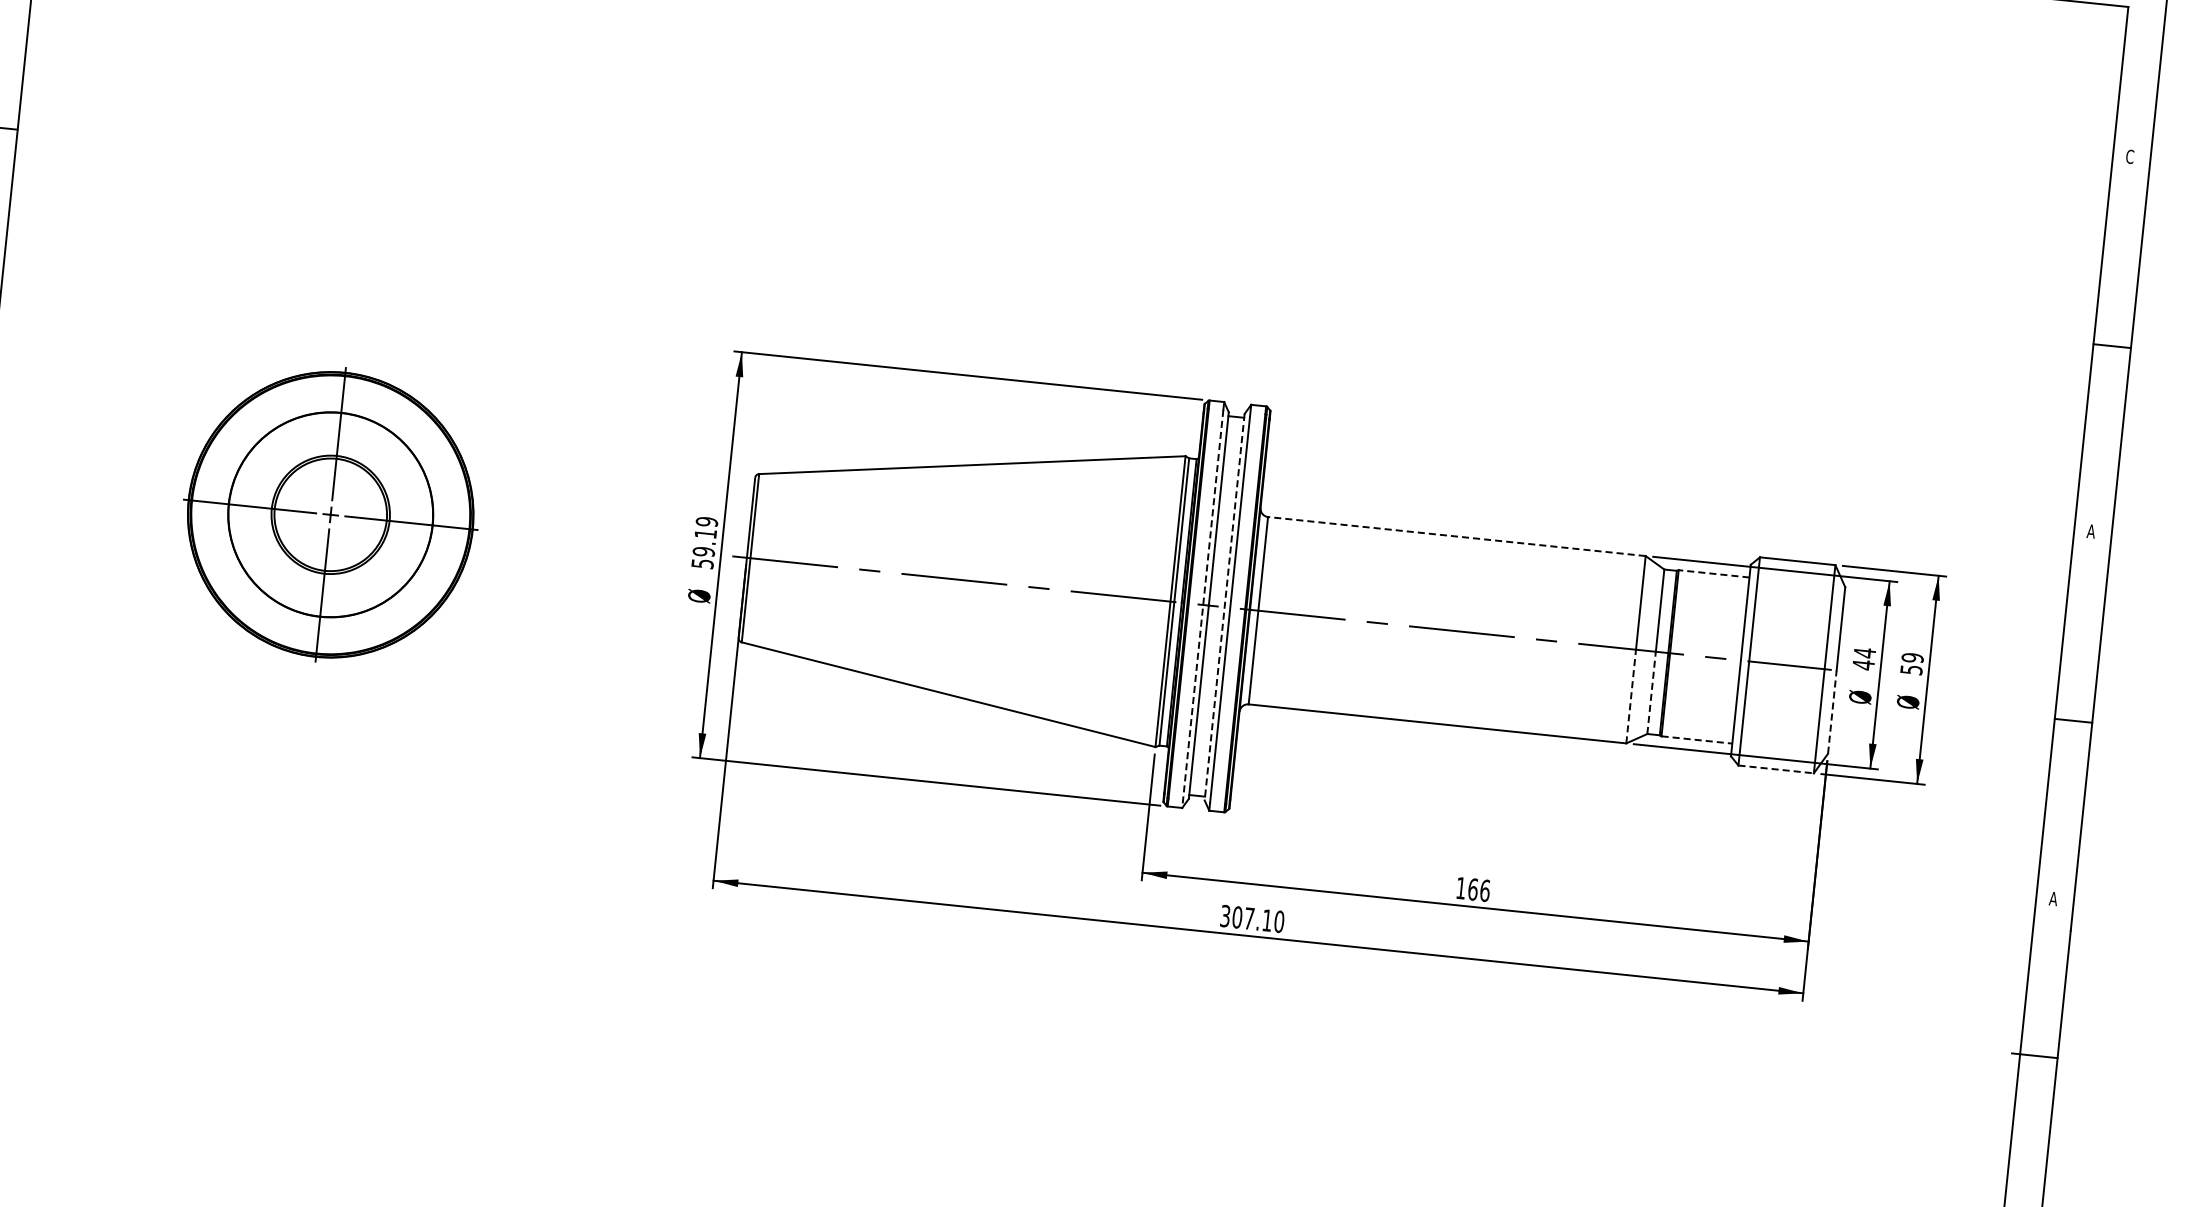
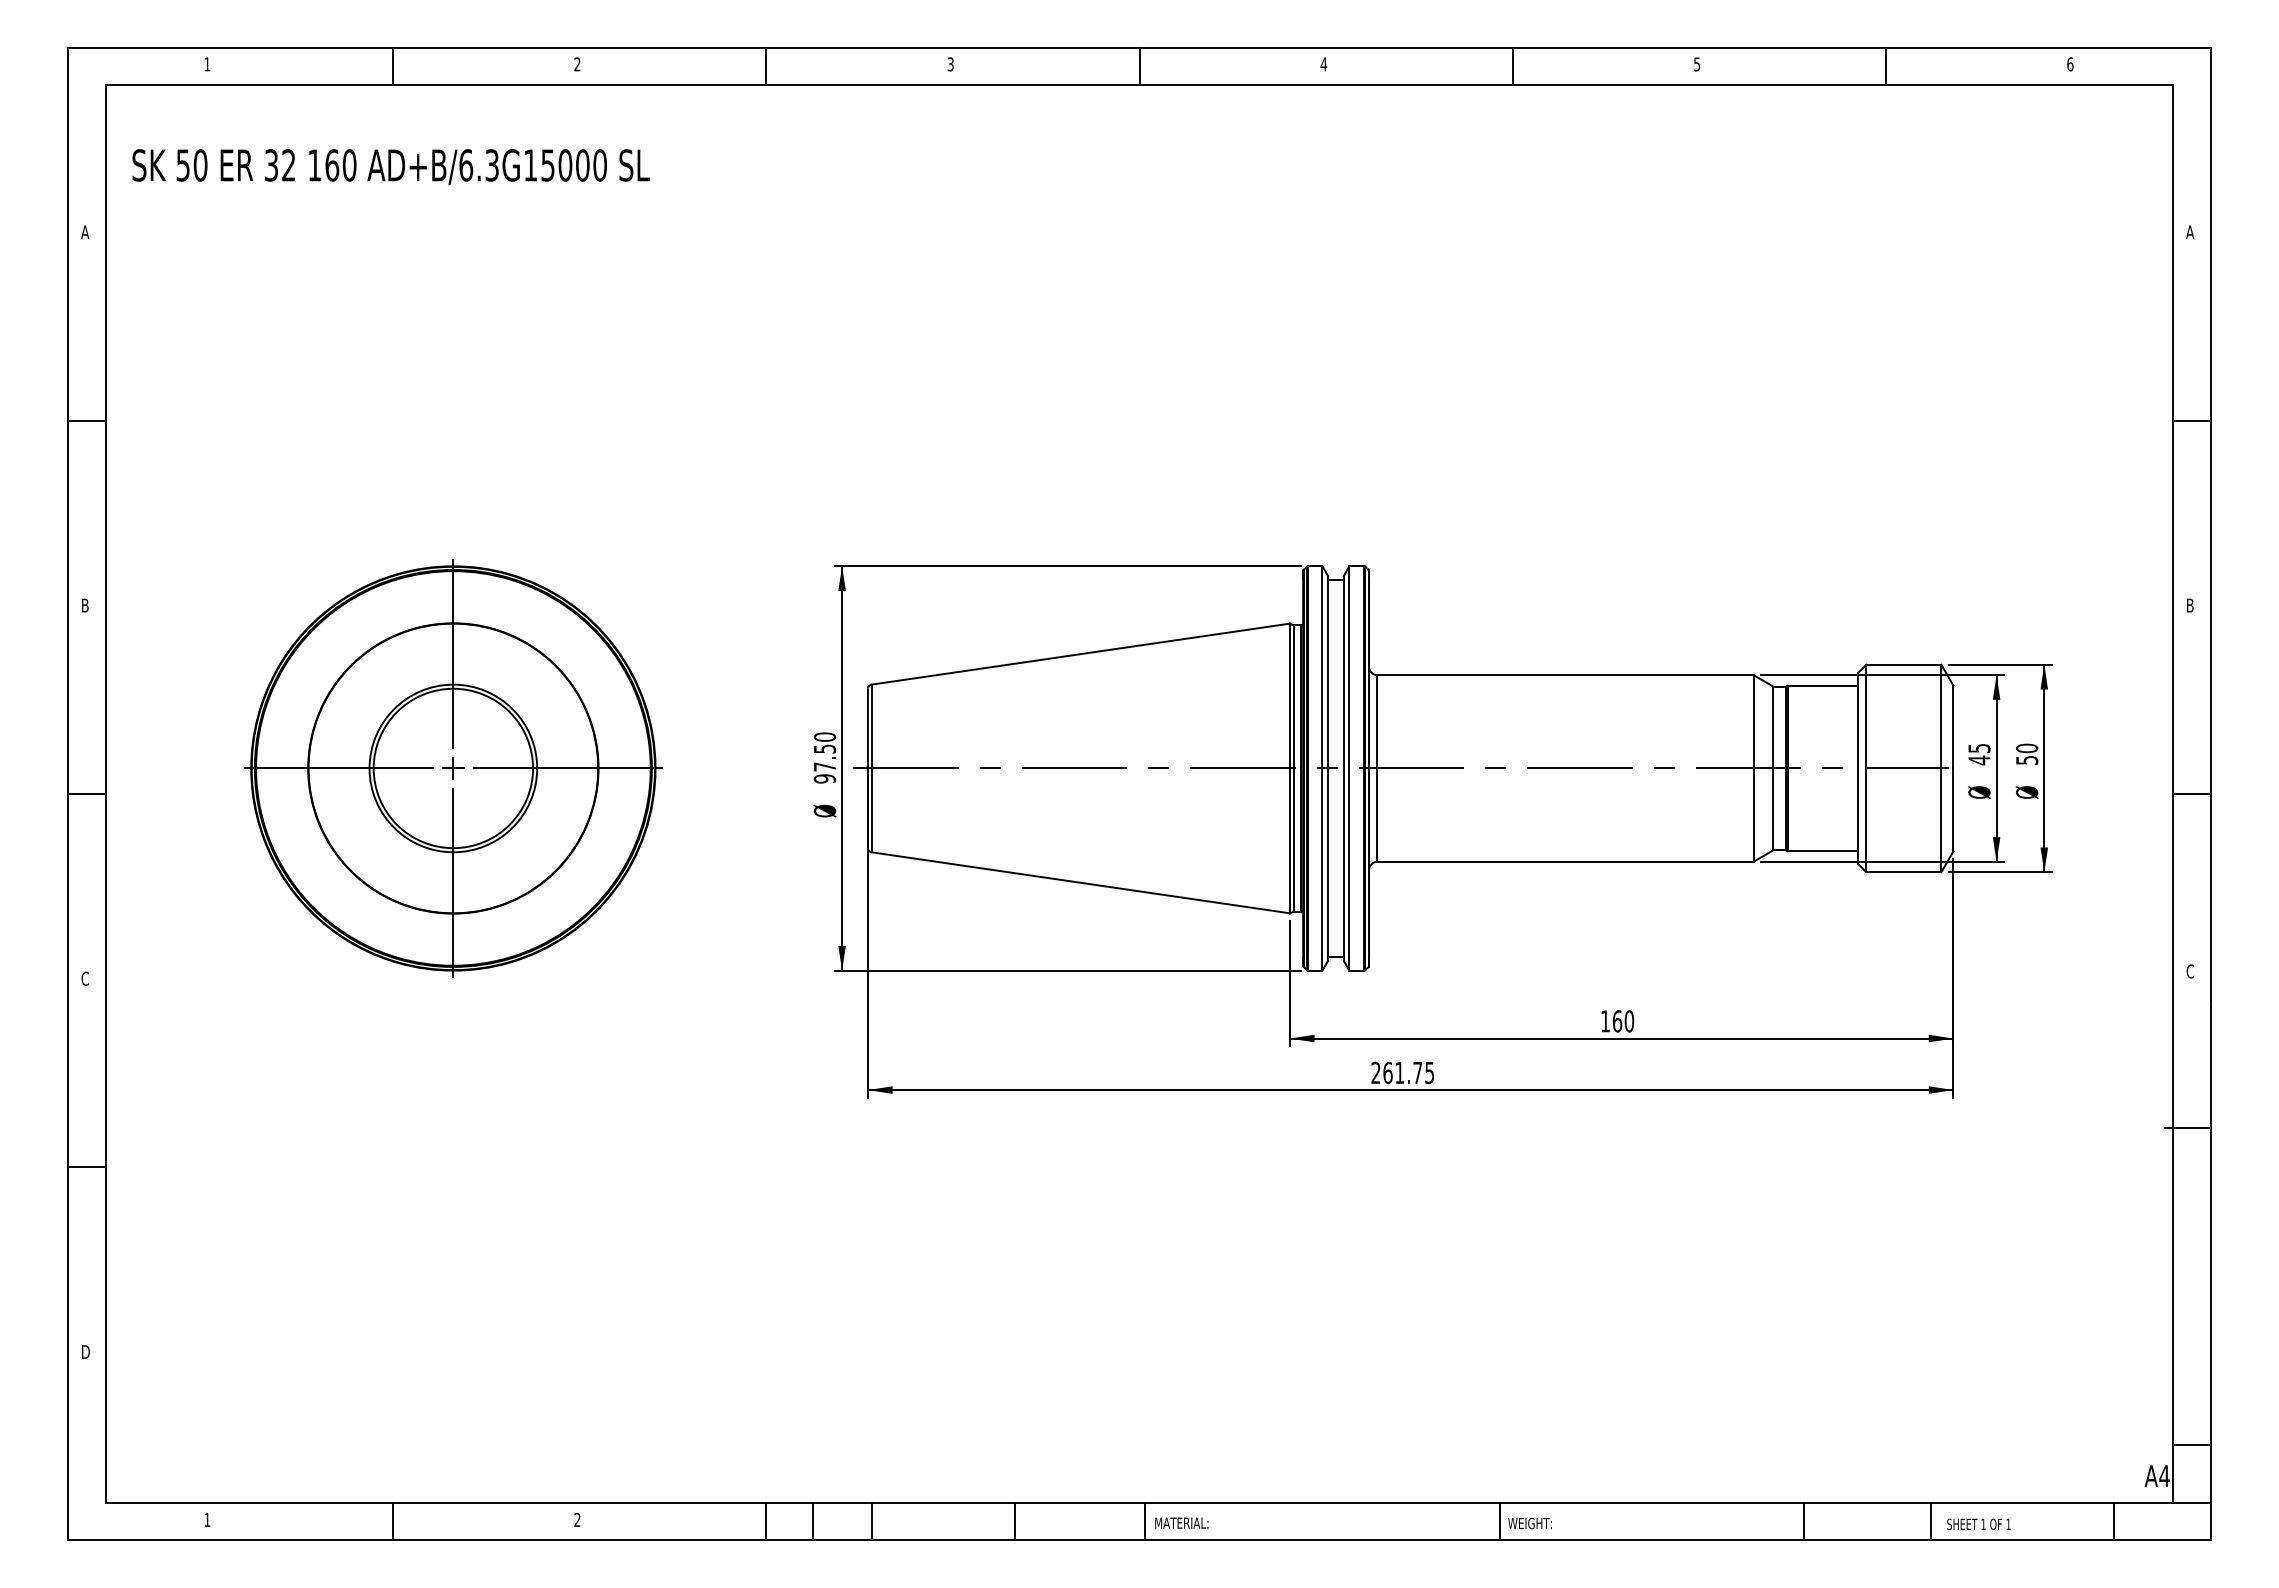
text: (2130, 156) -> (2190, 232), C -> A
part: (330, 514) -> (453, 768), size x1.43
text: (2091, 531) -> (2190, 605), A -> B
line: (1455, 536) -> (1564, 675), dashed -> solid
text: (704, 542) -> (824, 757), 59.19 -> 97.50
line: (1713, 573) -> (1822, 685), dashed -> solid
line: (1224, 607) -> (1343, 768), dashed -> solid
line: (1202, 609) -> (1322, 772), dashed -> solid
text: (1864, 653) -> (1979, 748), 44 -> 45
text: (1913, 658) -> (2027, 748), 59 -> 50
line: (1651, 692) -> (1773, 809), dashed -> solid
line: (1631, 696) -> (1753, 815), dashed -> solid
line: (1832, 711) -> (1953, 809), dashed -> solid
line: (1697, 740) -> (1823, 851), dashed -> solid
line: (1775, 769) -> (1903, 872), dashed -> solid
text: (1485, 890) -> (1629, 1021), 166 -> 160
text: (2053, 898) -> (2190, 971), A -> C
text: (1252, 918) -> (1402, 1072), 307.10 -> 261.75

